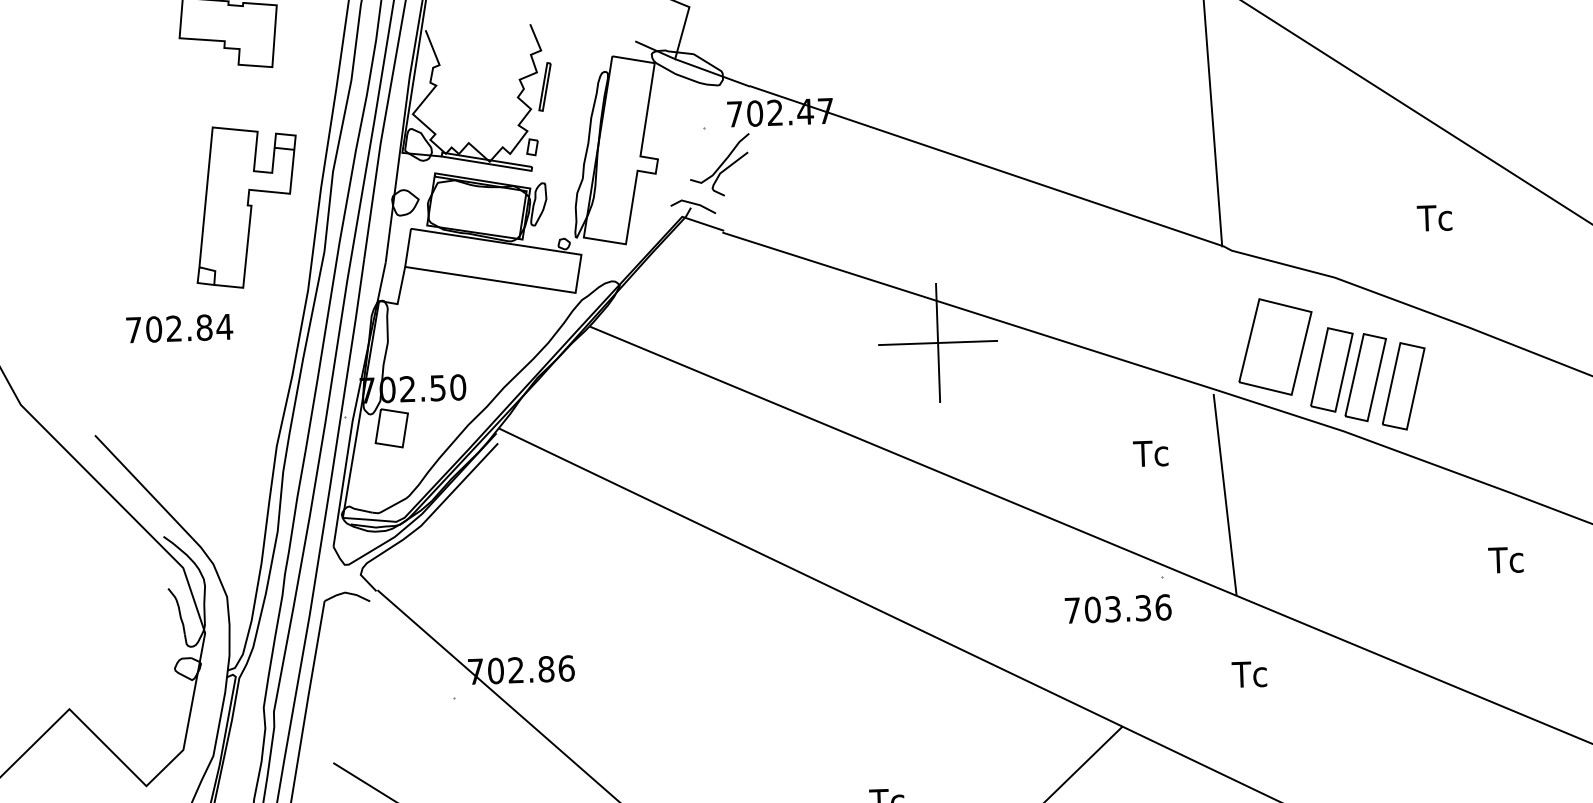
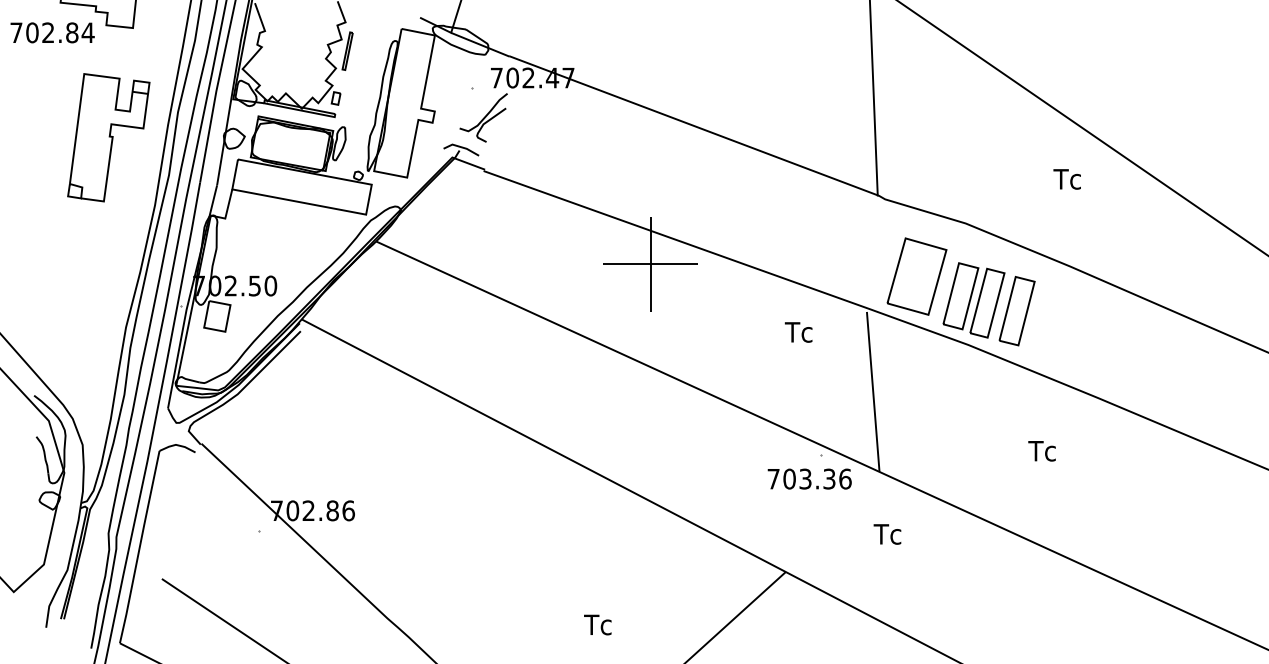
text: (1433, 218) -> (1066, 179), moved
text: (179, 328) -> (52, 32), moved
text: (1150, 453) -> (798, 332), moved
text: (1505, 560) -> (1041, 451), moved
text: (1117, 608) -> (809, 478), moved

